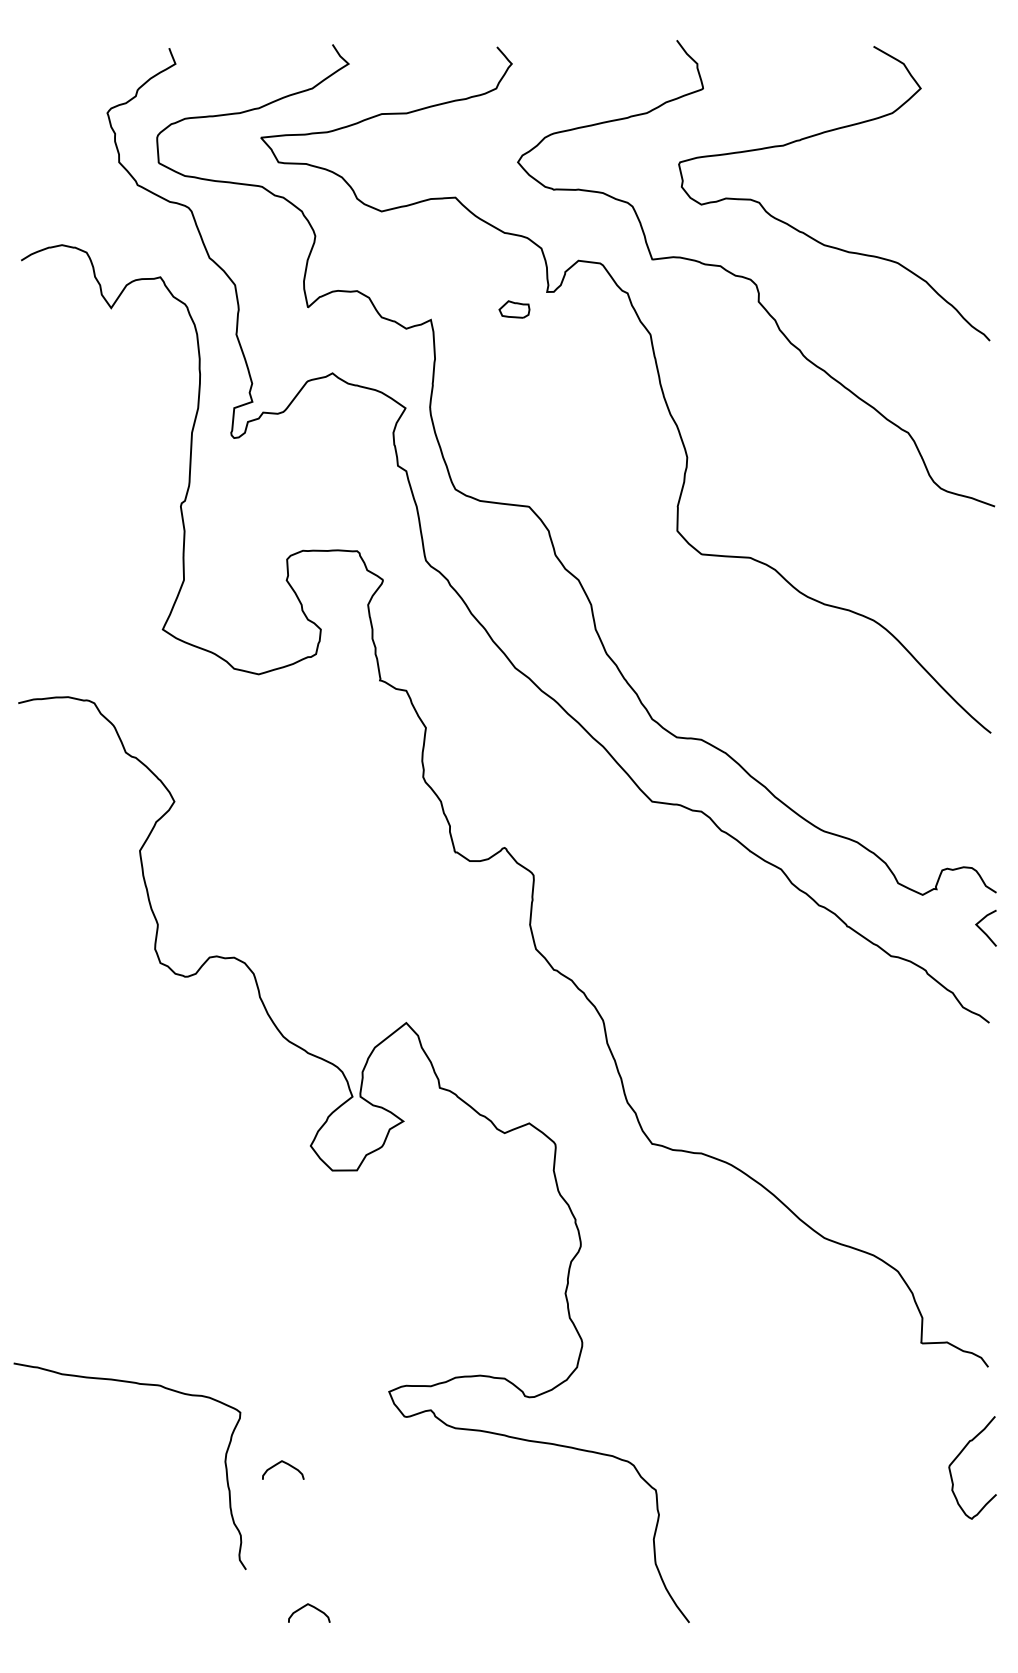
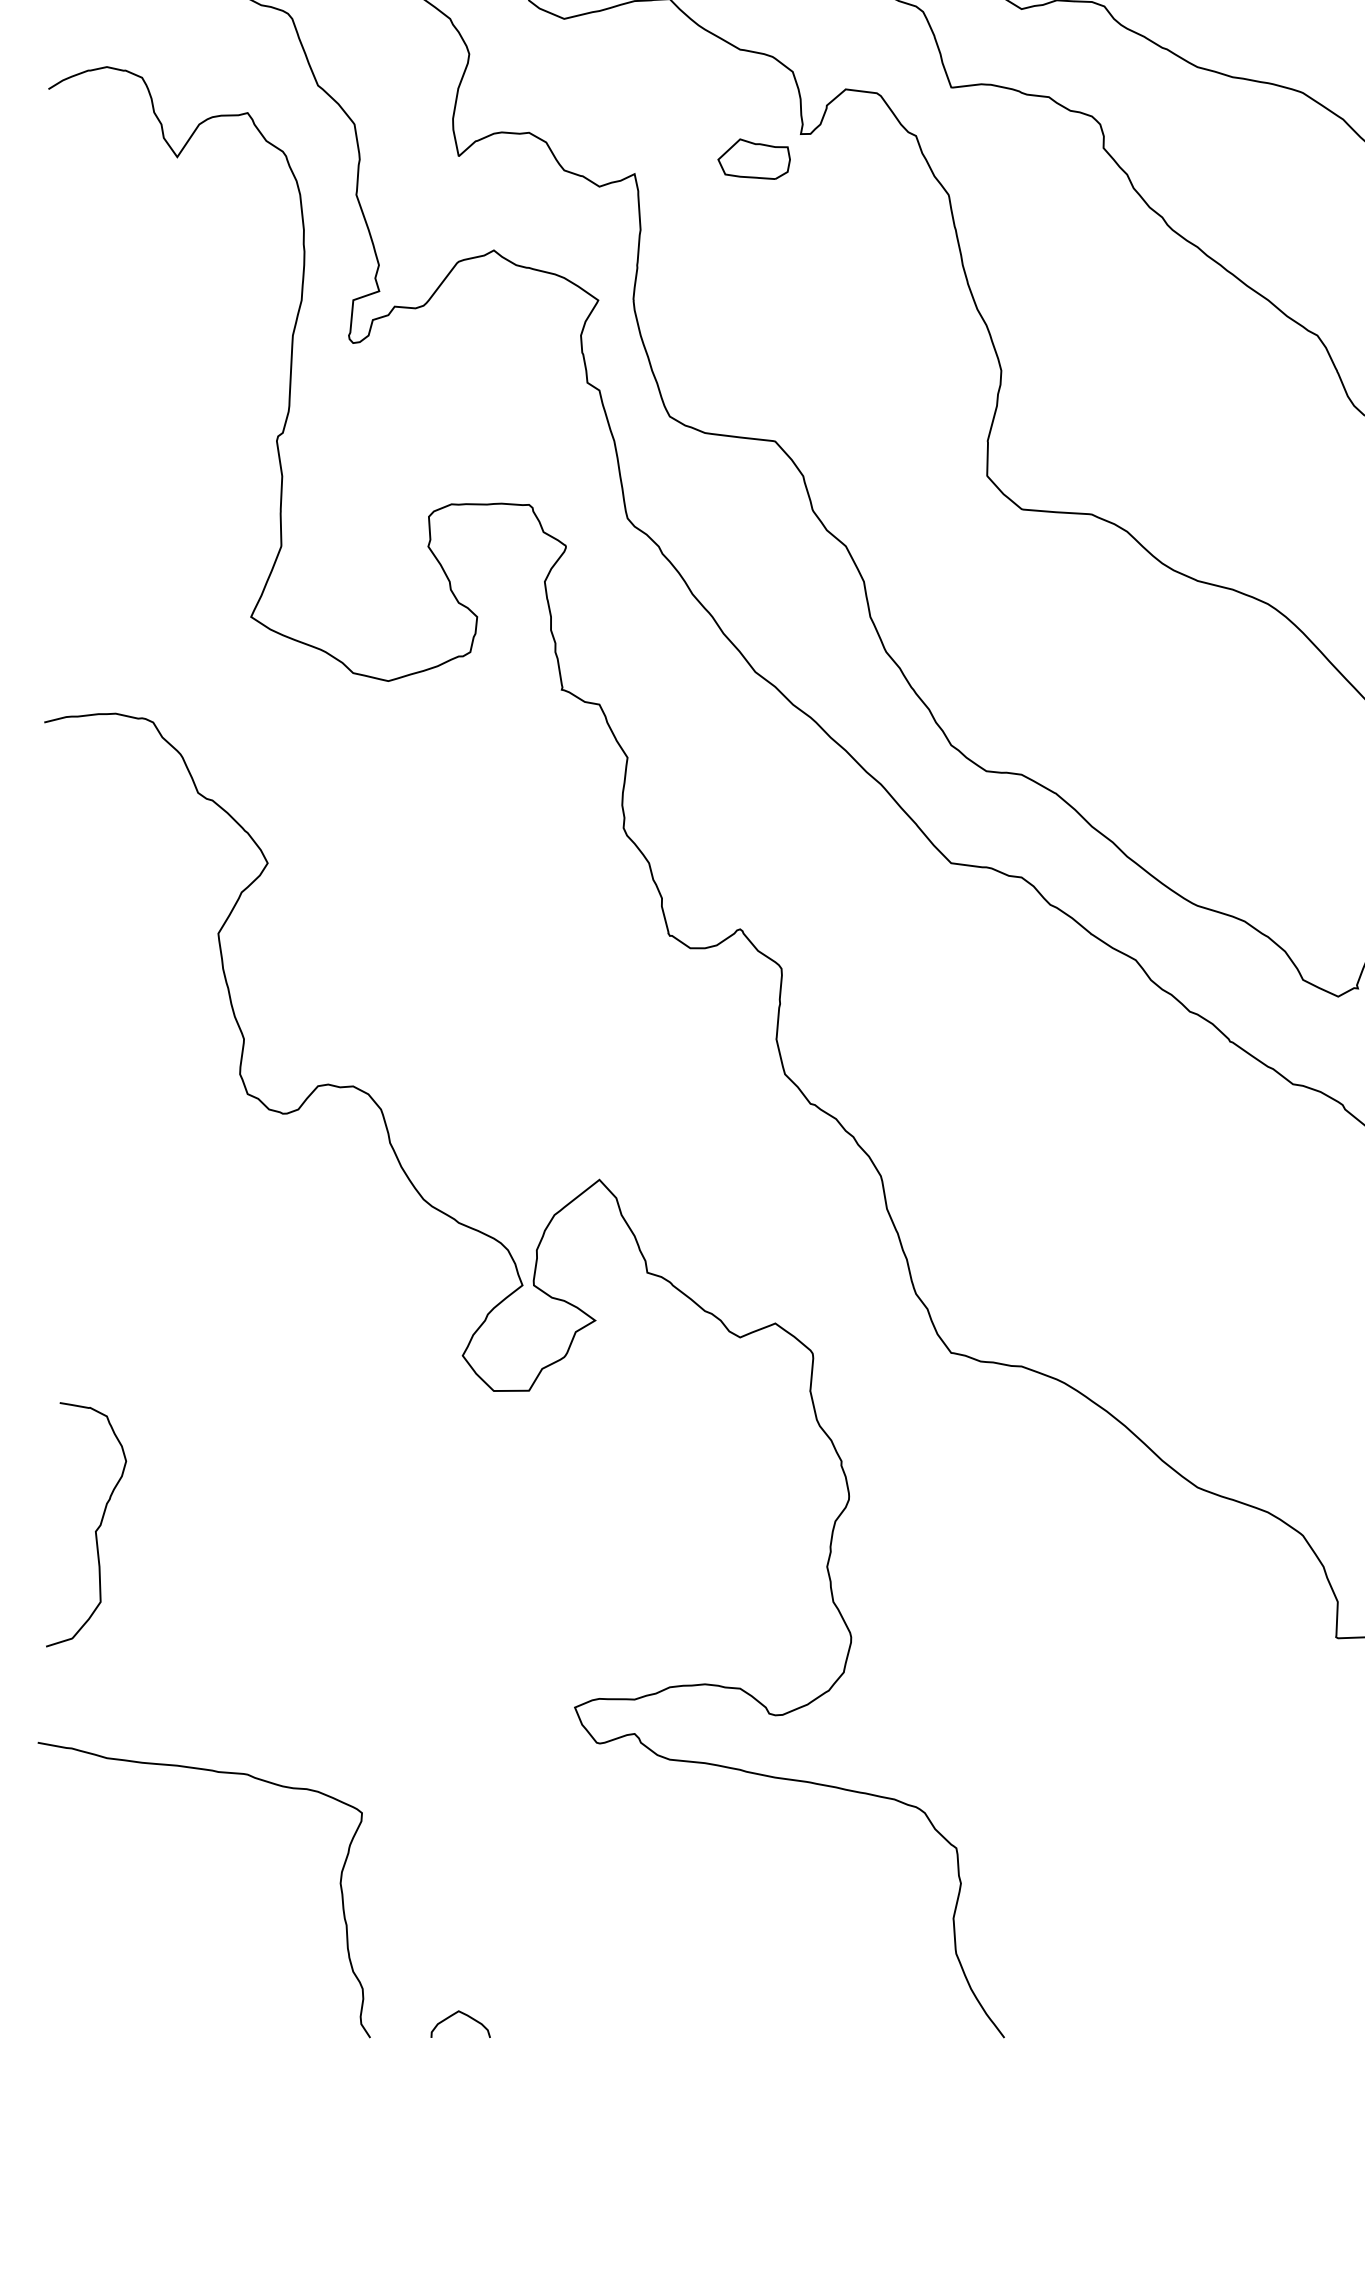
part: (514, 309) -> (754, 159), size x1.67
curve: (54, 1266) -> (96, 1528), added
curve: (143, 1385) -> (223, 1774), moved
curve: (286, 1464) -> (428, 1811), removed

